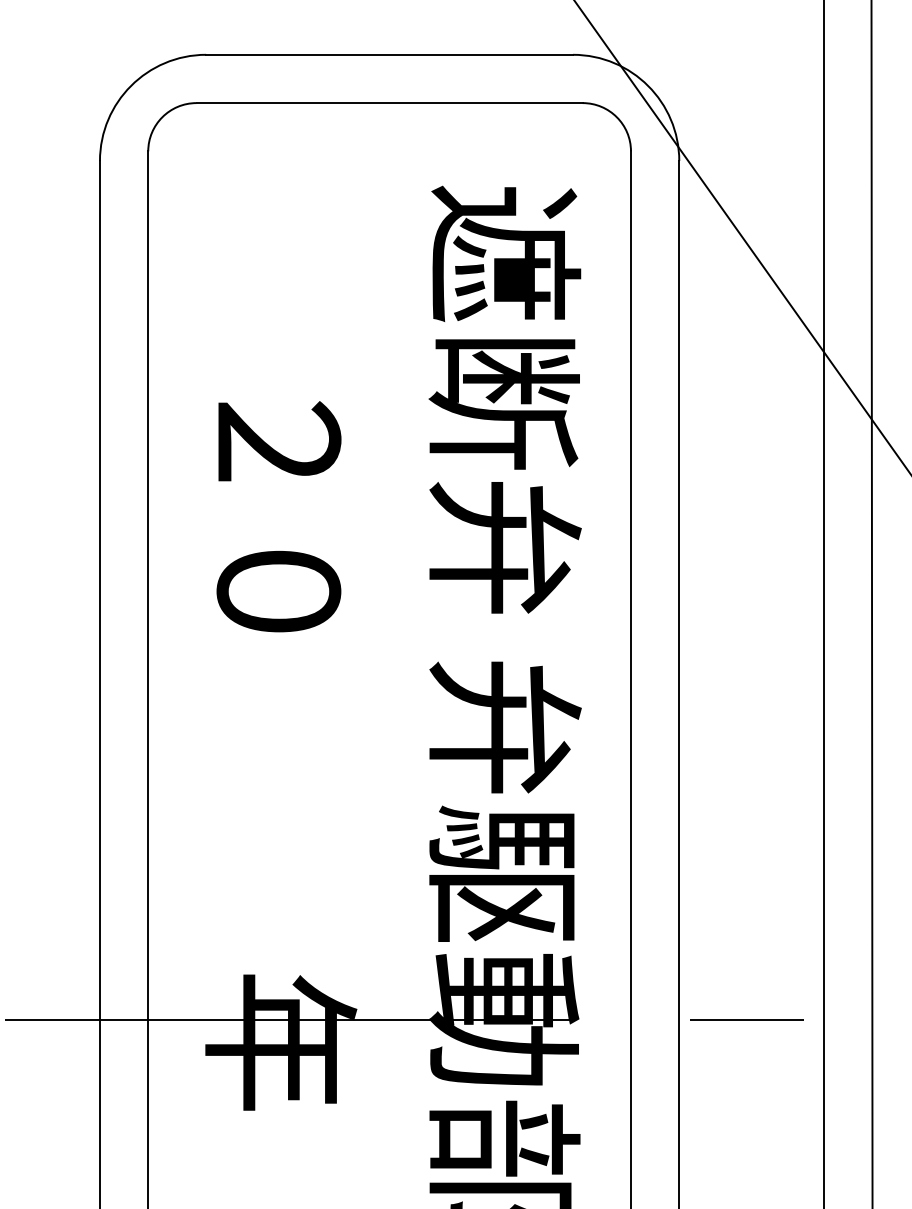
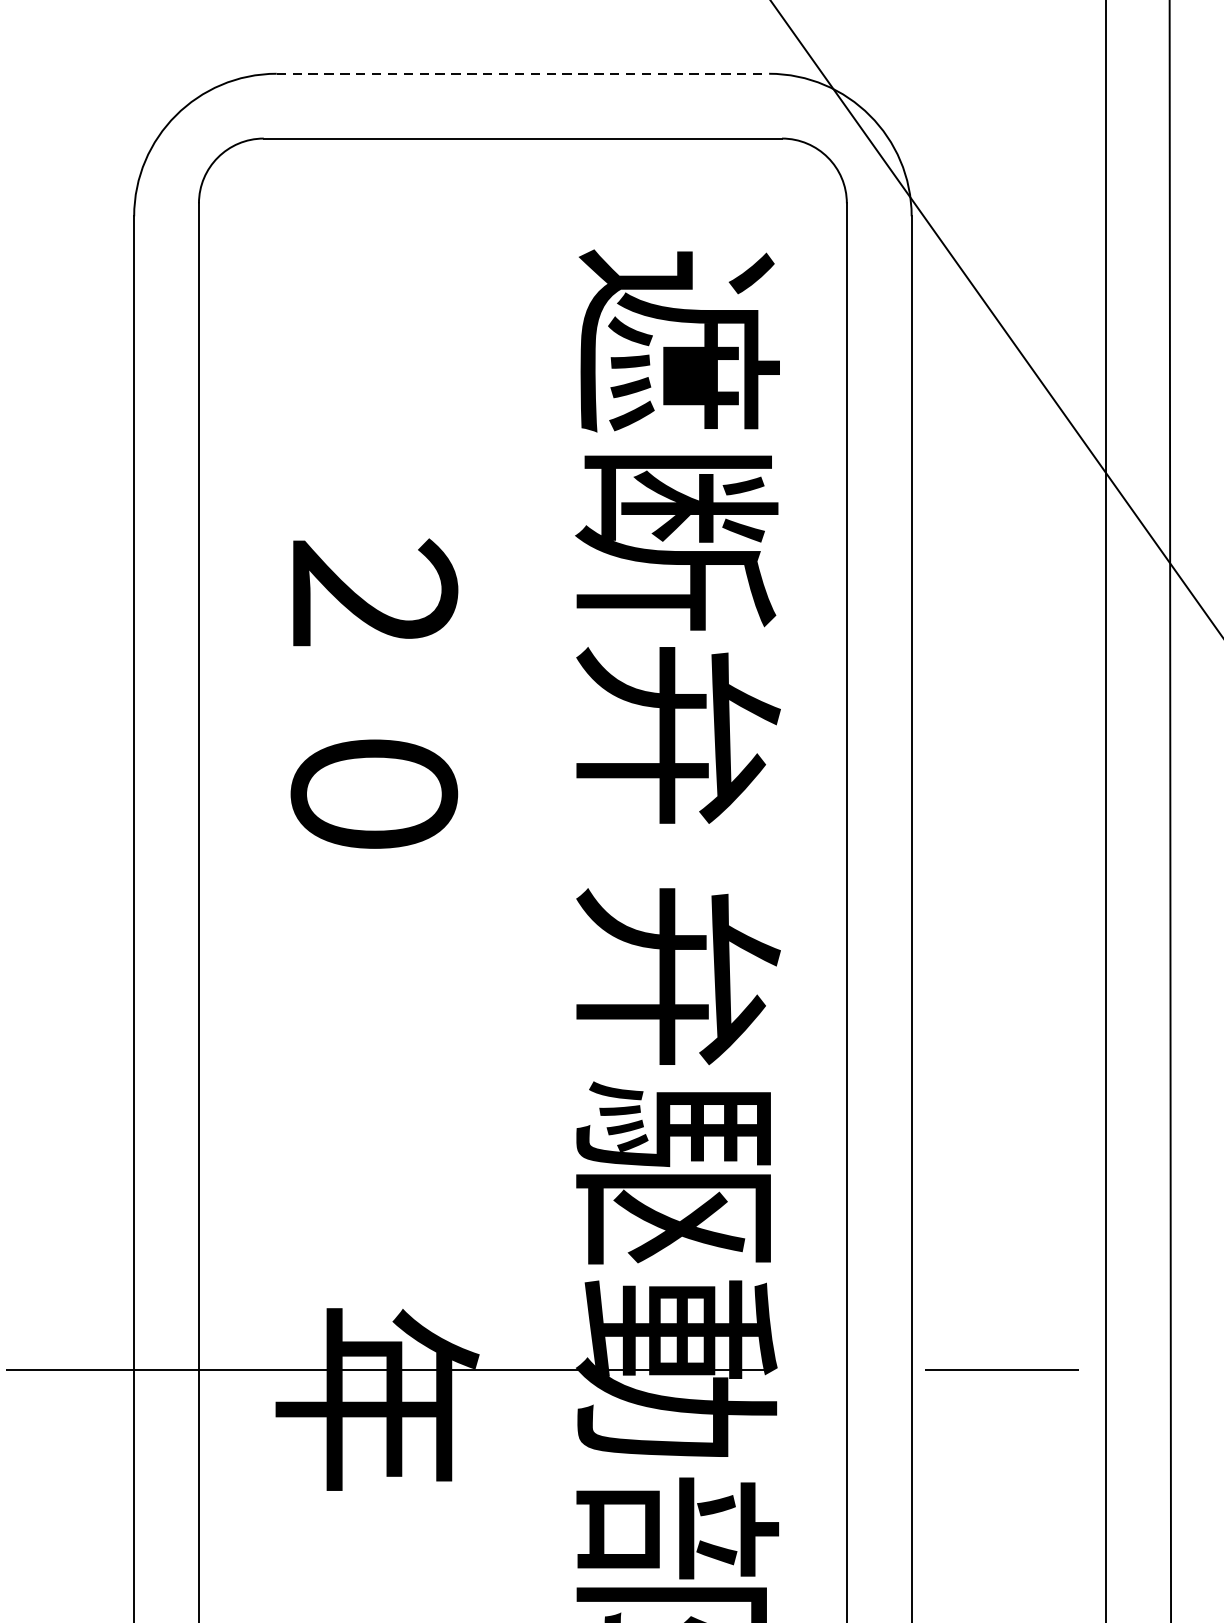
line: (390, 54) -> (524, 73), solid -> dashed

